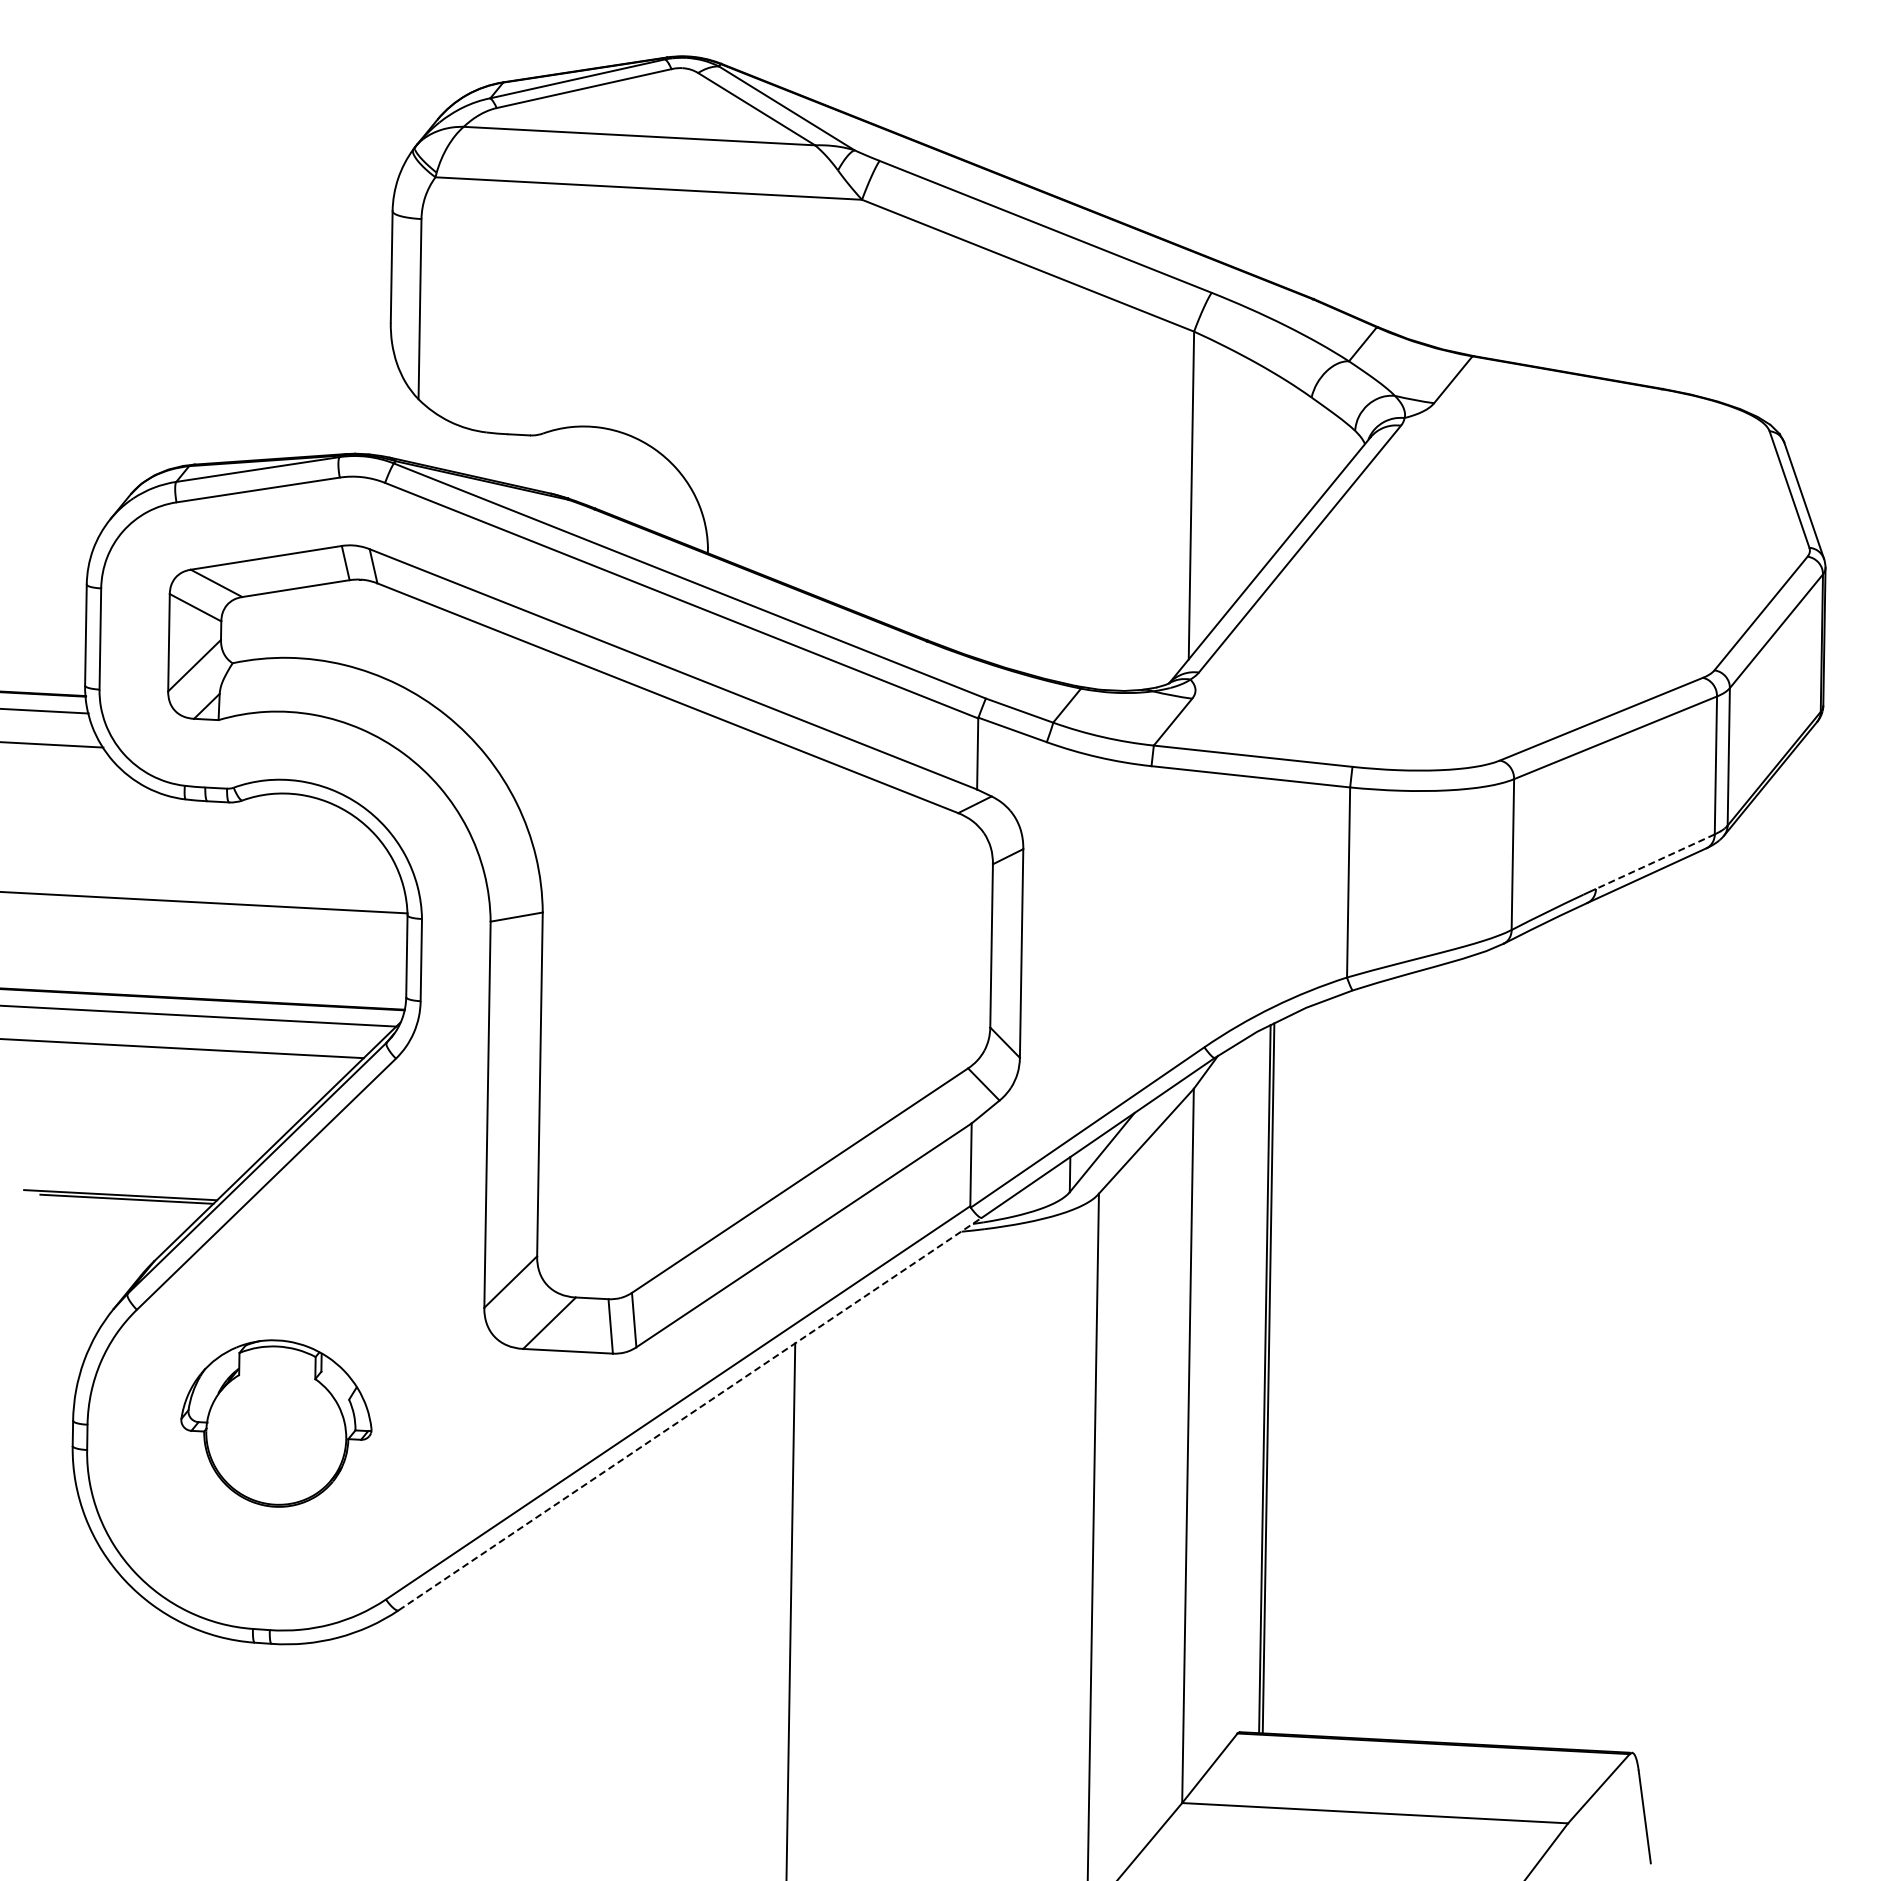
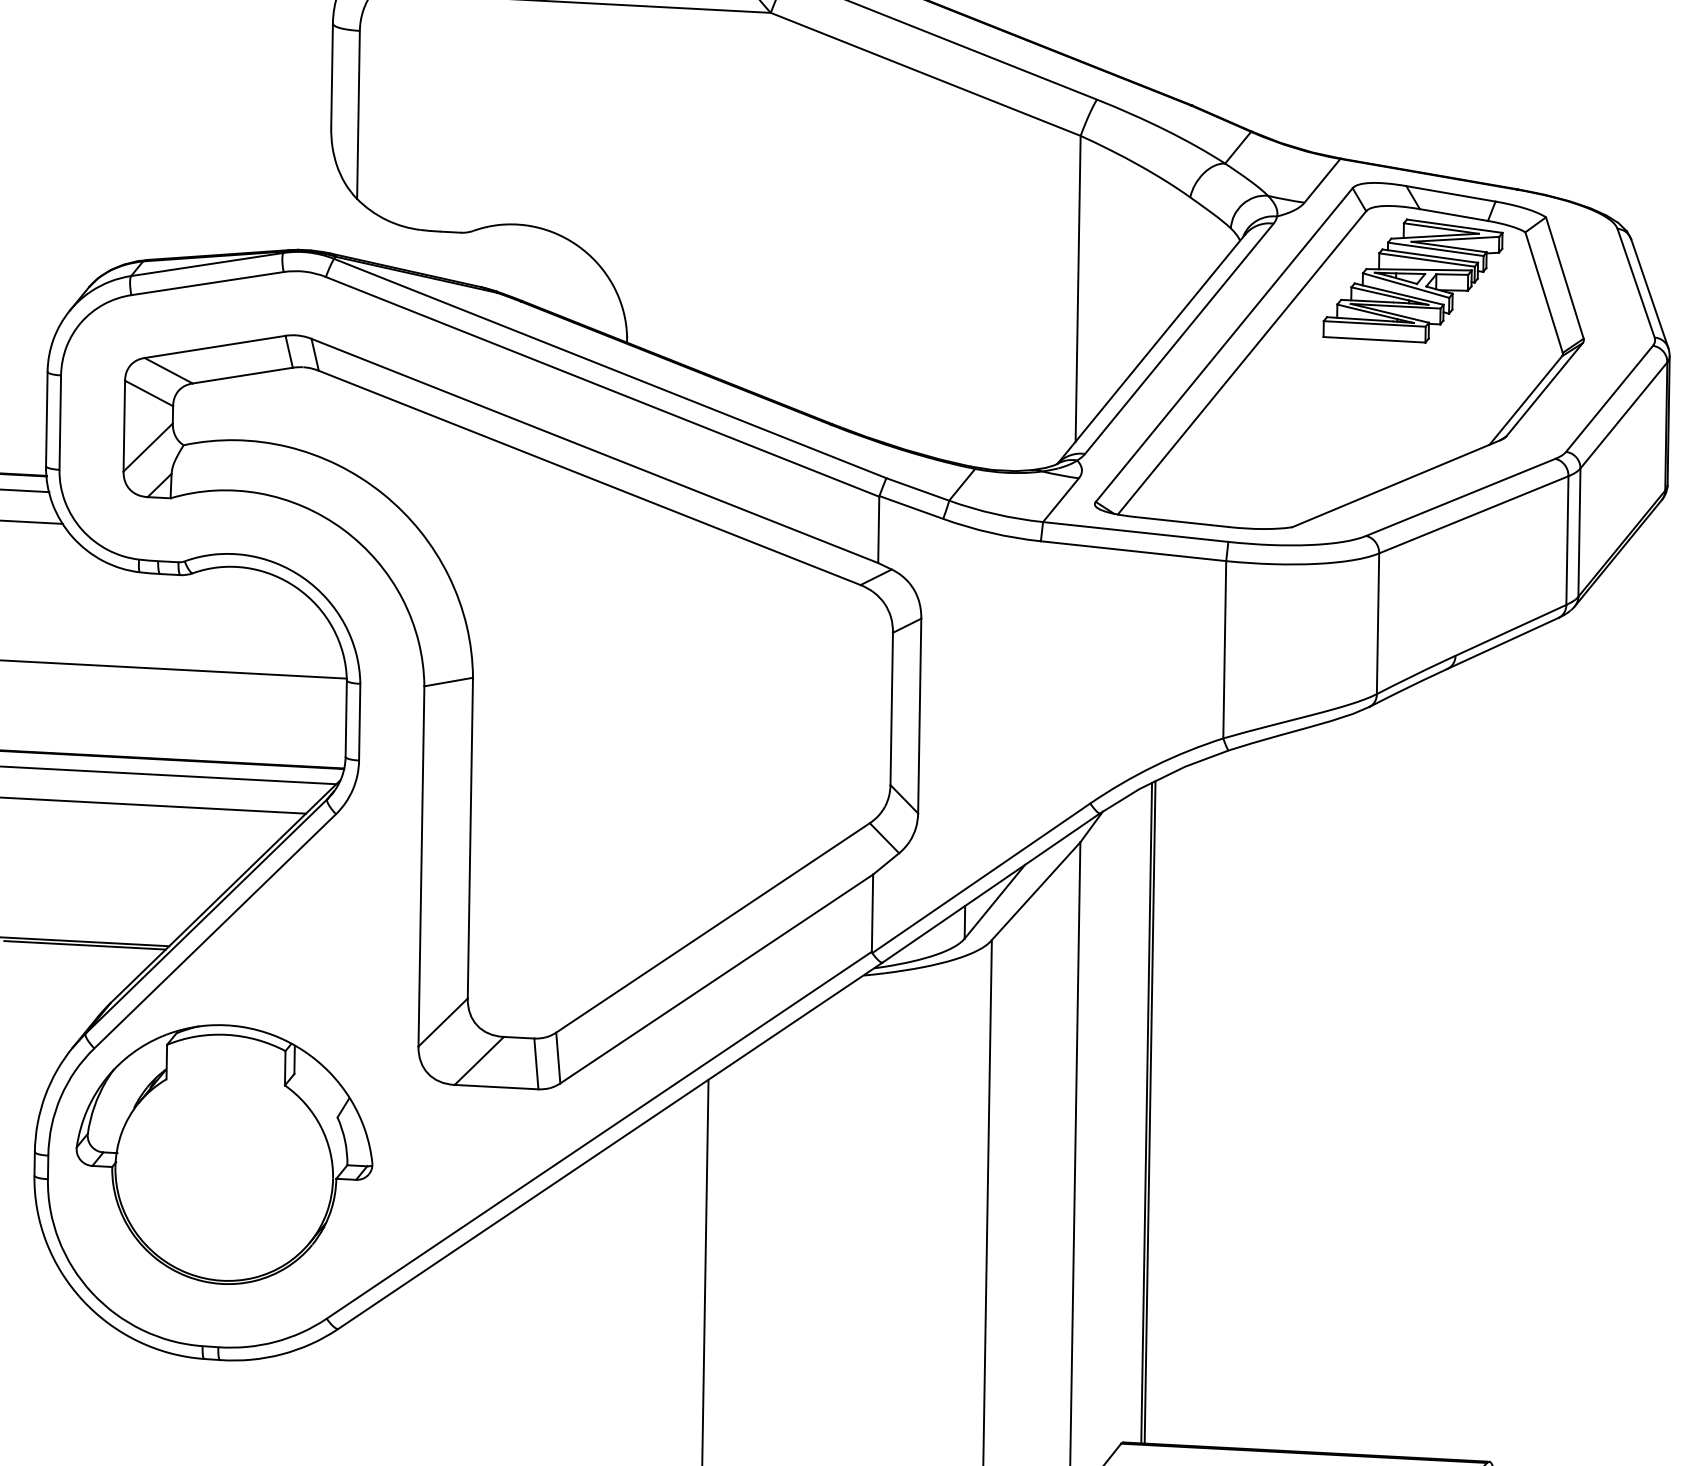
part: (1471, 567) -> (1339, 355), added
line: (1654, 861) -> (1510, 630), dashed -> solid
line: (690, 1414) -> (610, 1146), dashed -> solid
part: (276, 1423) -> (224, 1154), size x1.67

